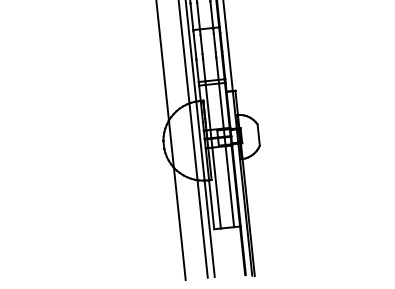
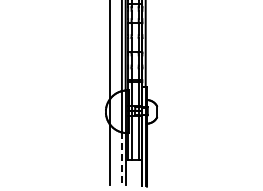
line: (202, 230) -> (121, 159), solid -> dashed

